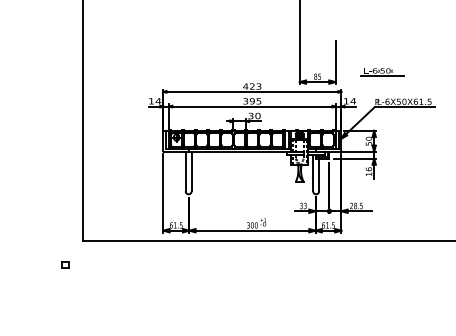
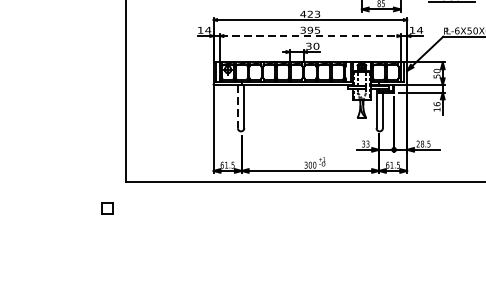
line: (252, 106) -> (310, 35), solid -> dashed
line: (185, 171) -> (237, 106), solid -> dashed
part: (65, 264) -> (107, 207), size x1.6

